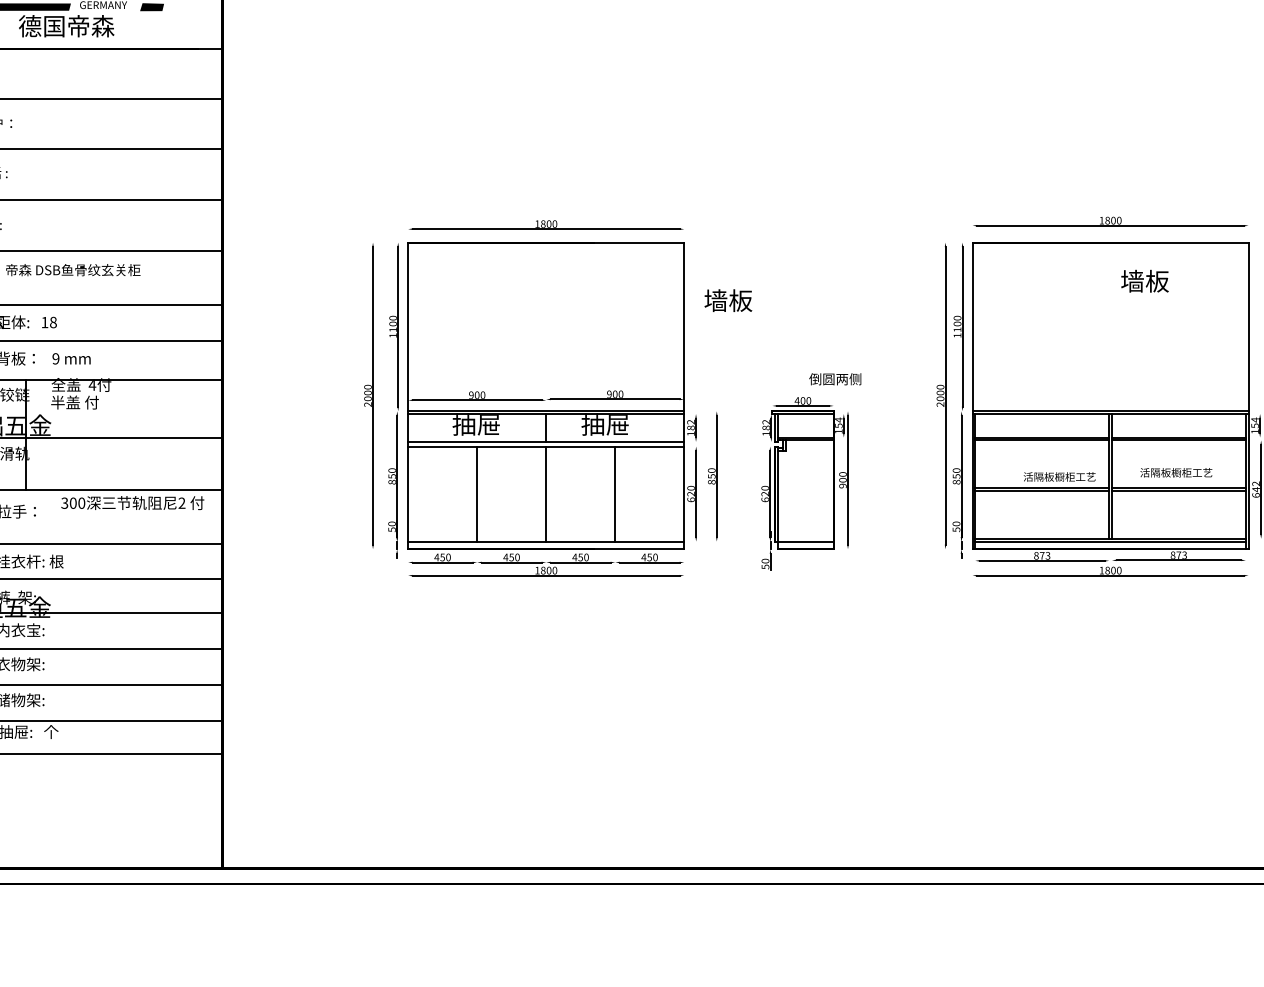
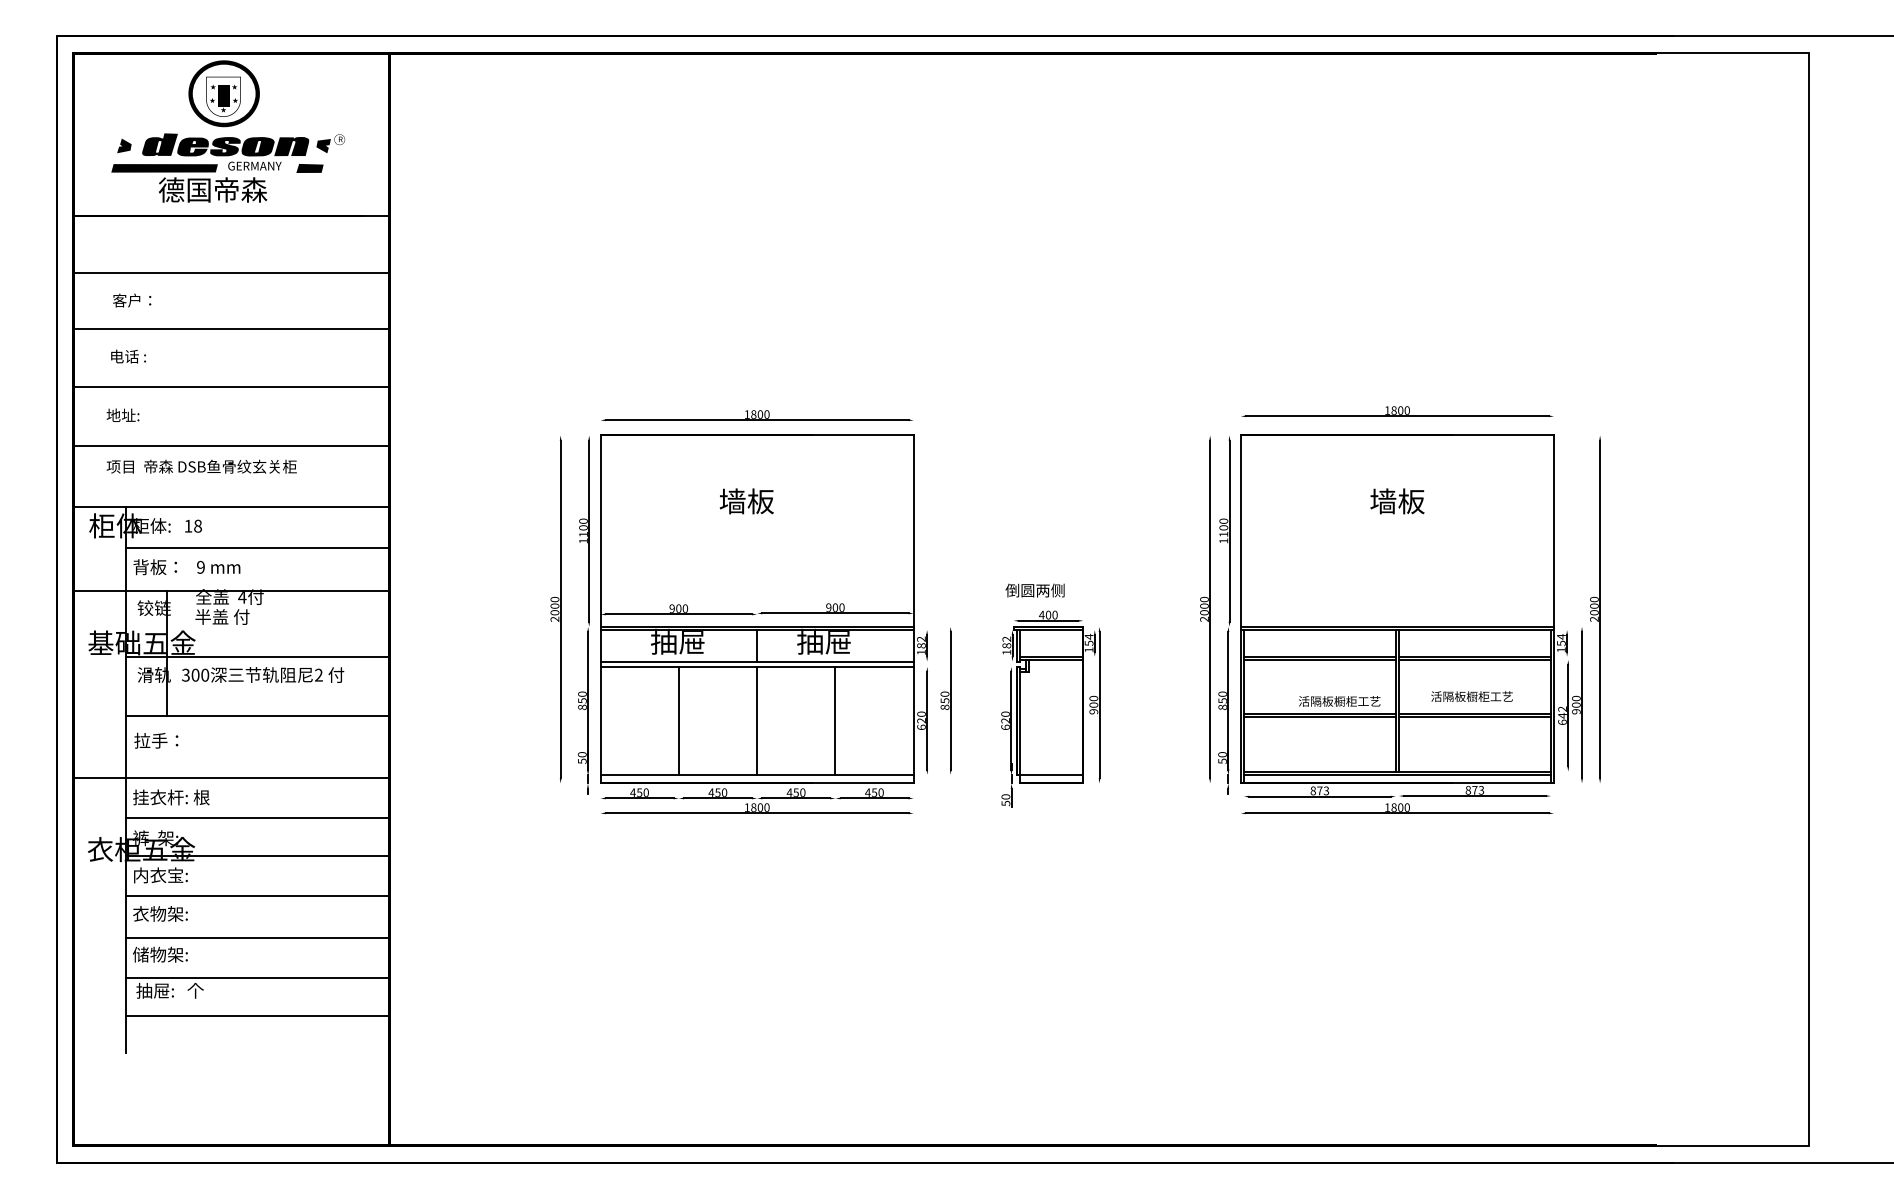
text: (1145, 281) -> (1397, 501), moved
text: (728, 300) -> (746, 501), moved
text: (834, 379) -> (1034, 590), moved
text: (133, 502) -> (263, 674), moved

